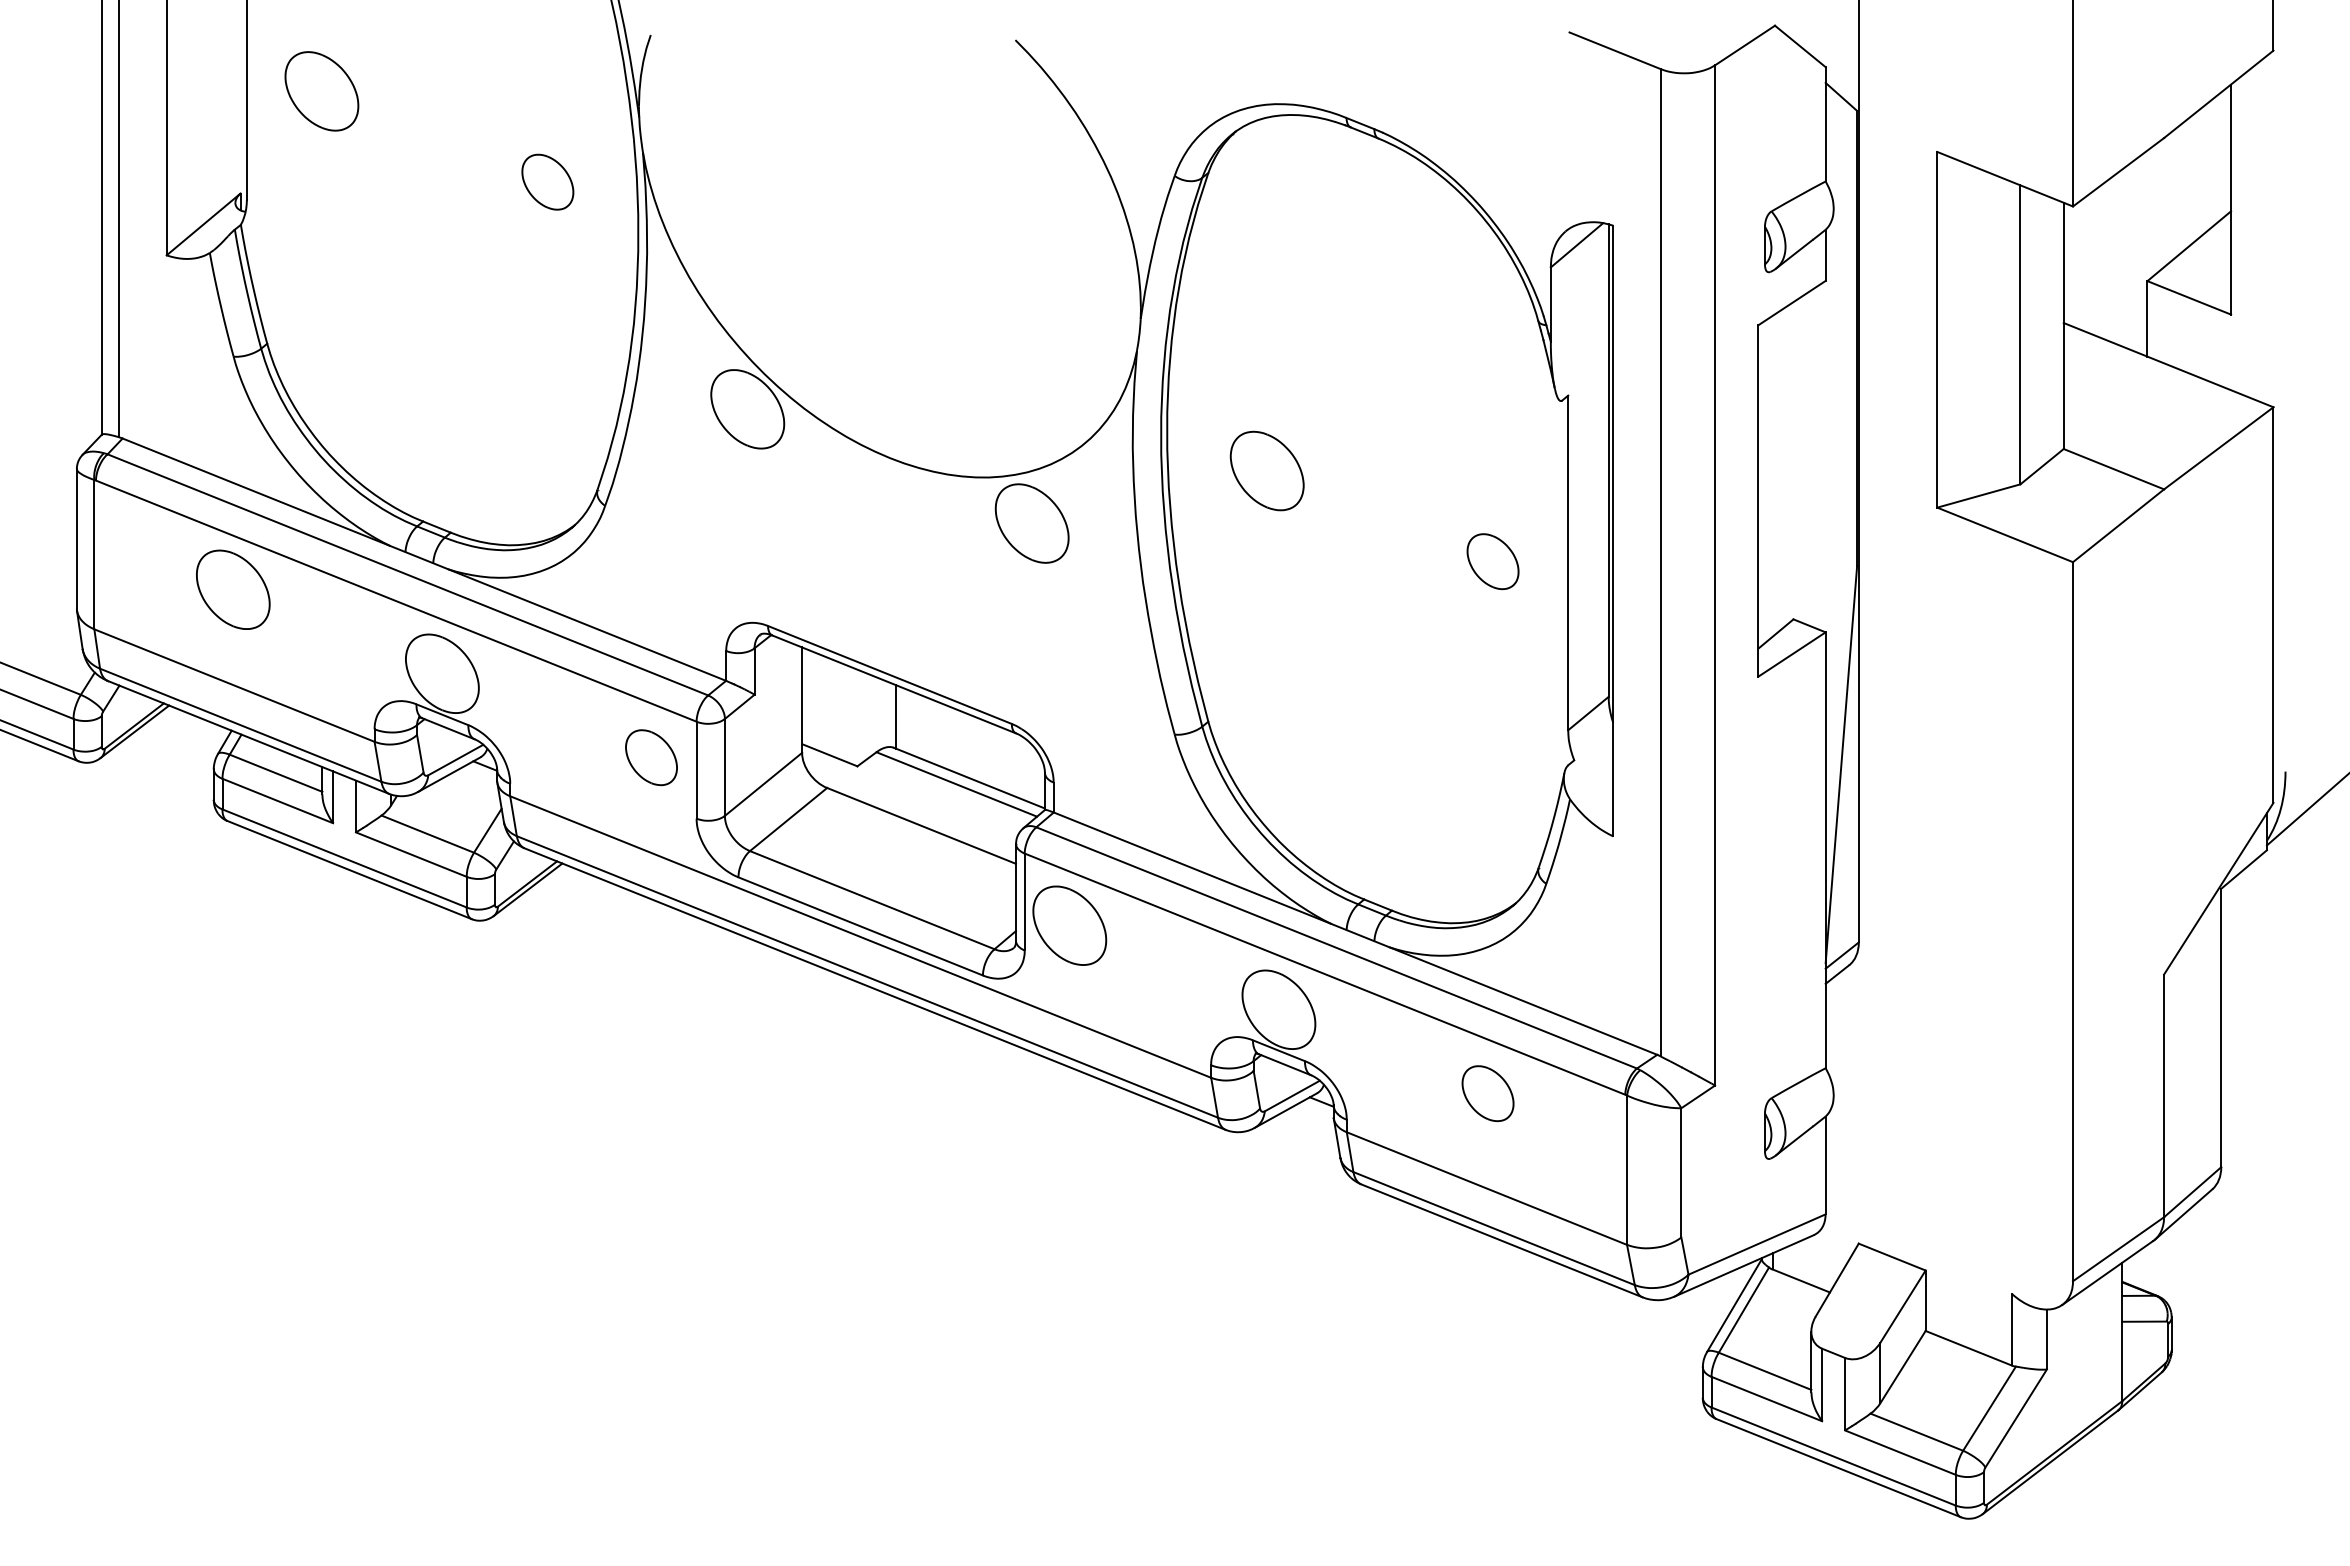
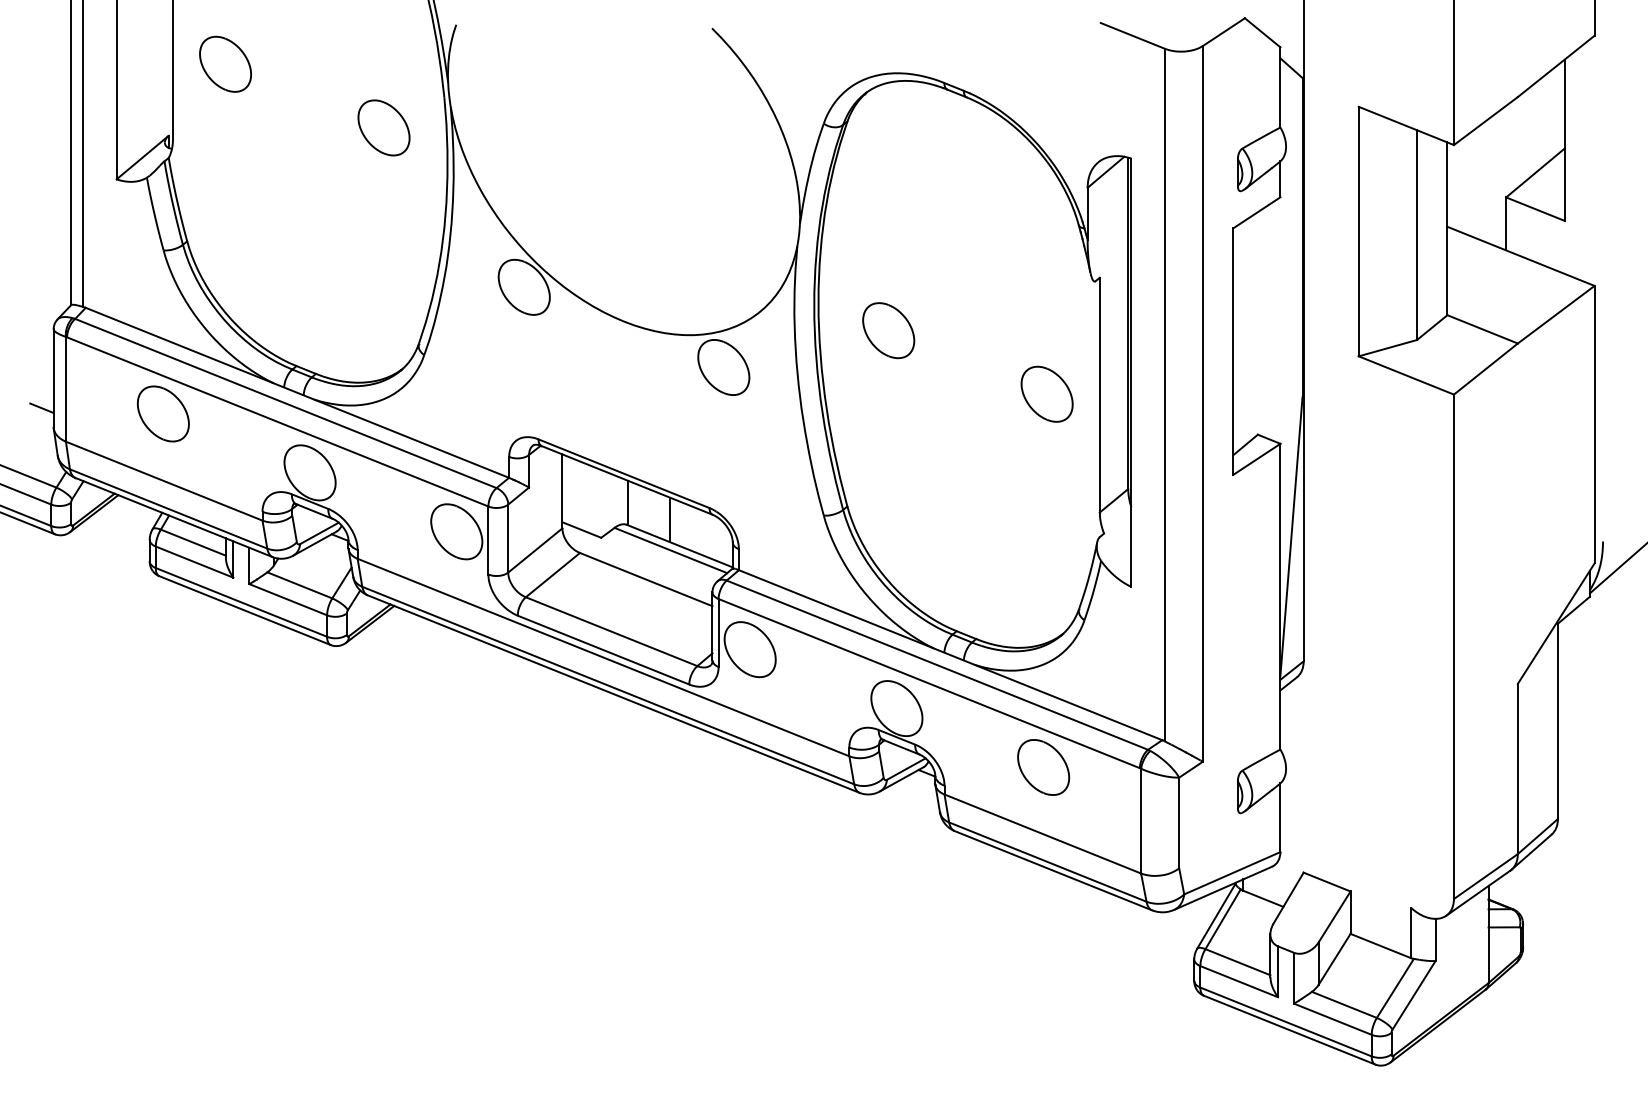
part: (547, 182) -> (383, 128), size x1.43
part: (1492, 561) -> (1046, 394), size x1.43
line: (59, 581) -> (41, 408), added
line: (955, 740) -> (670, 519), added
part: (651, 757) -> (456, 531), size x1.43
part: (1487, 1093) -> (1043, 767), size x1.43

